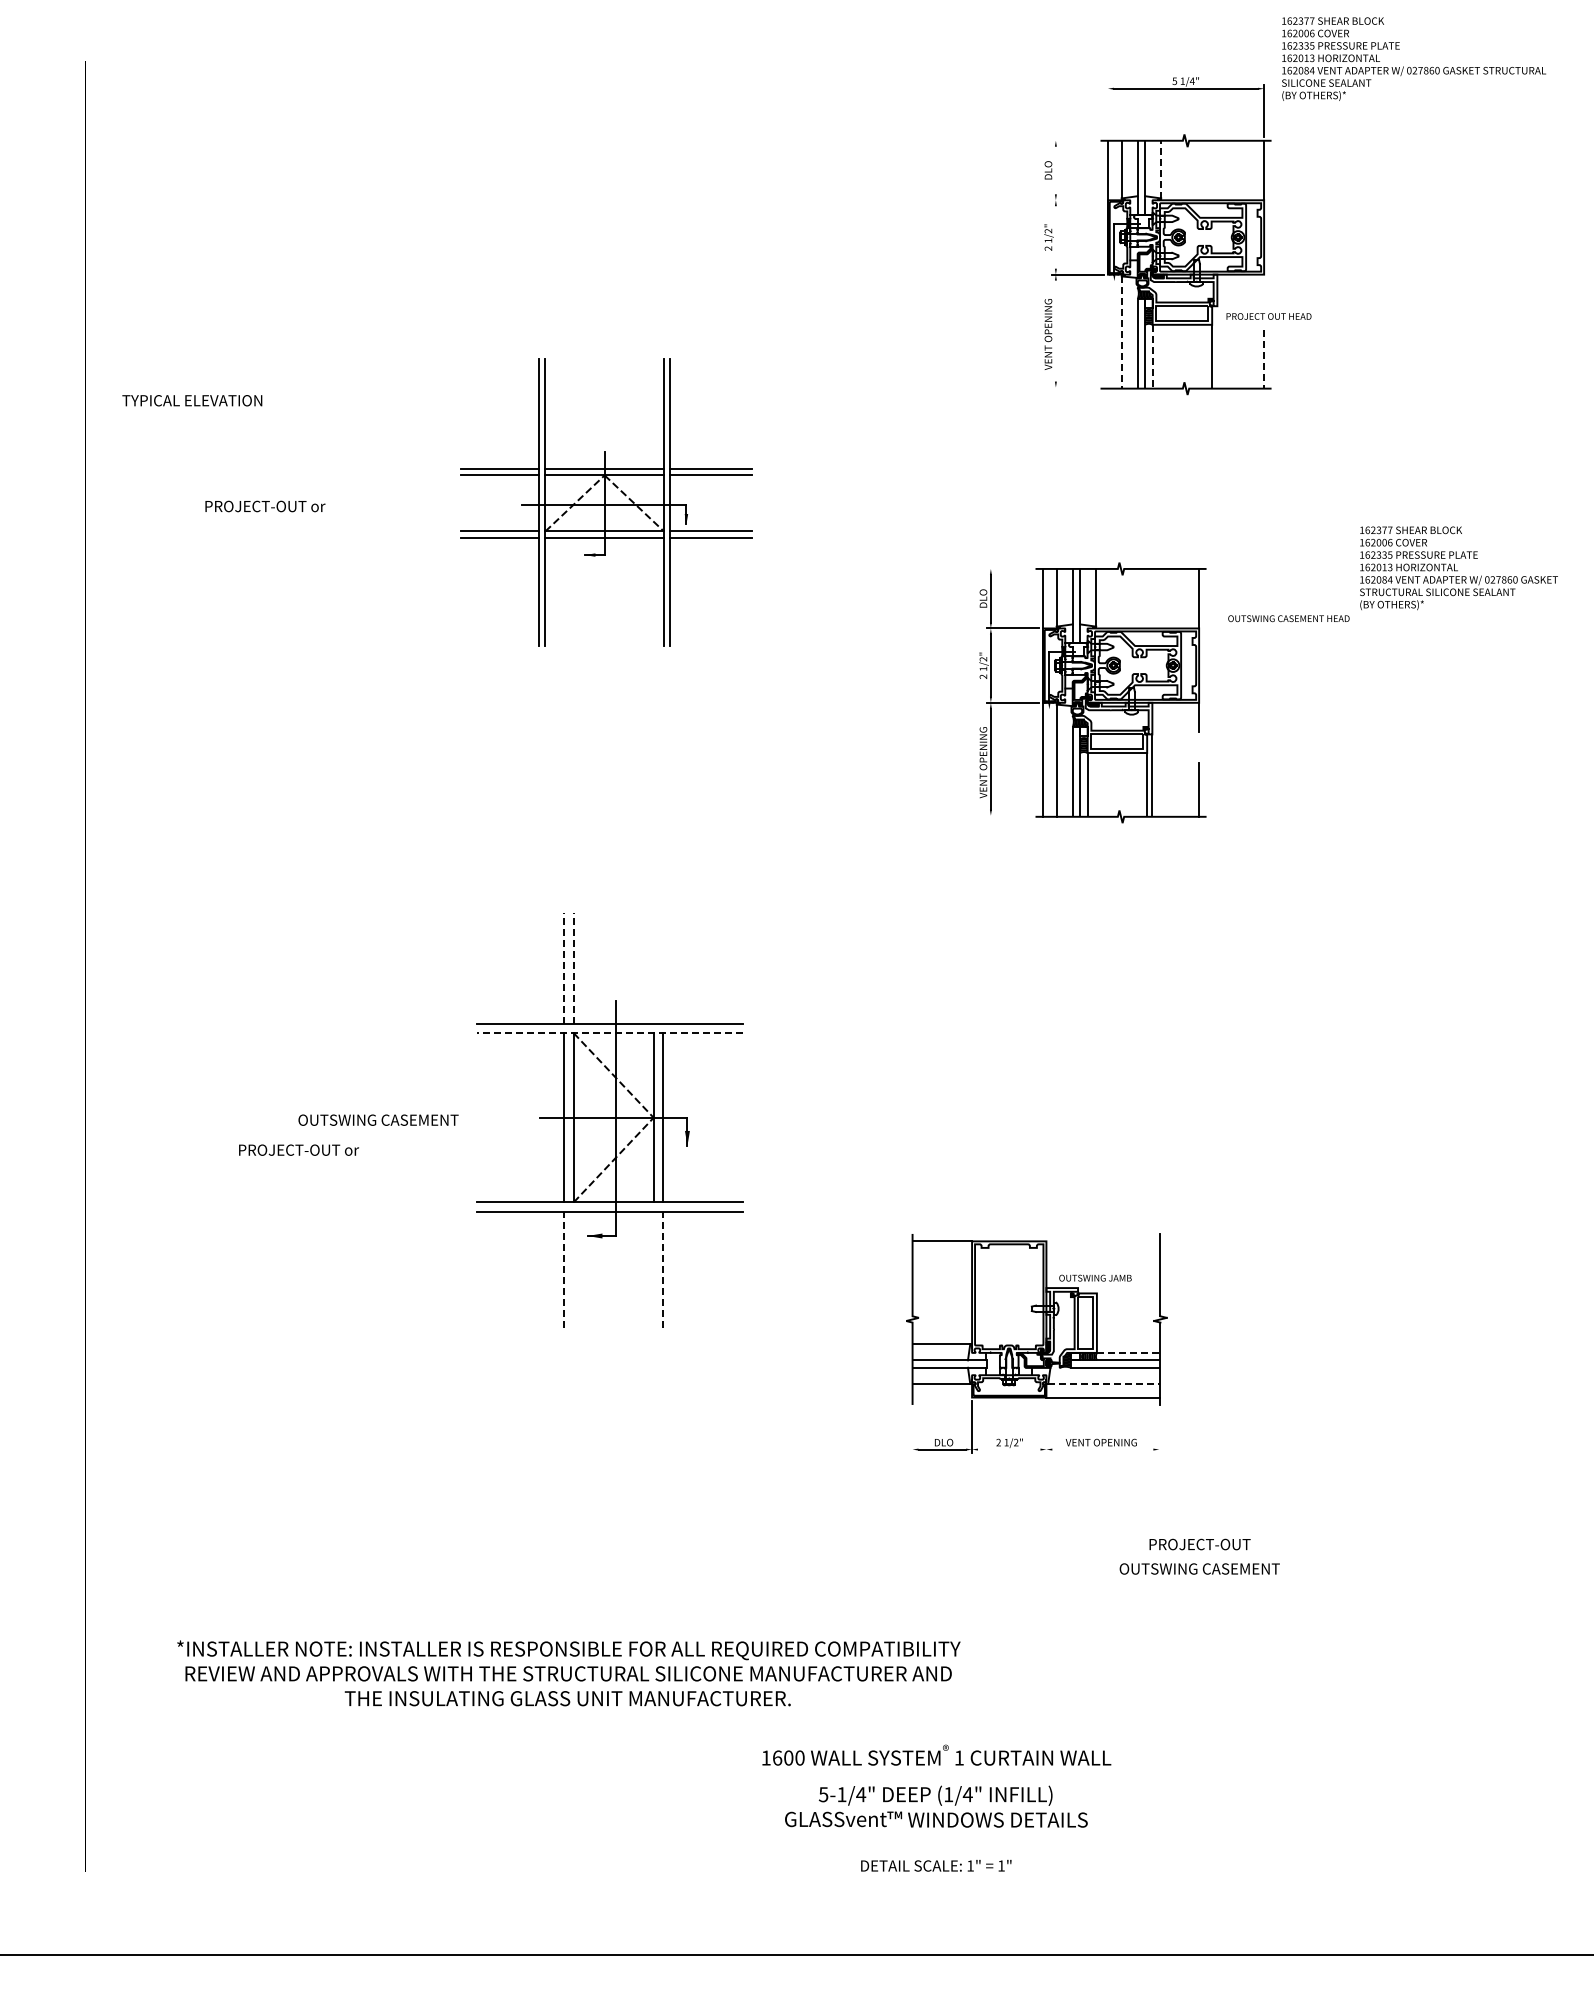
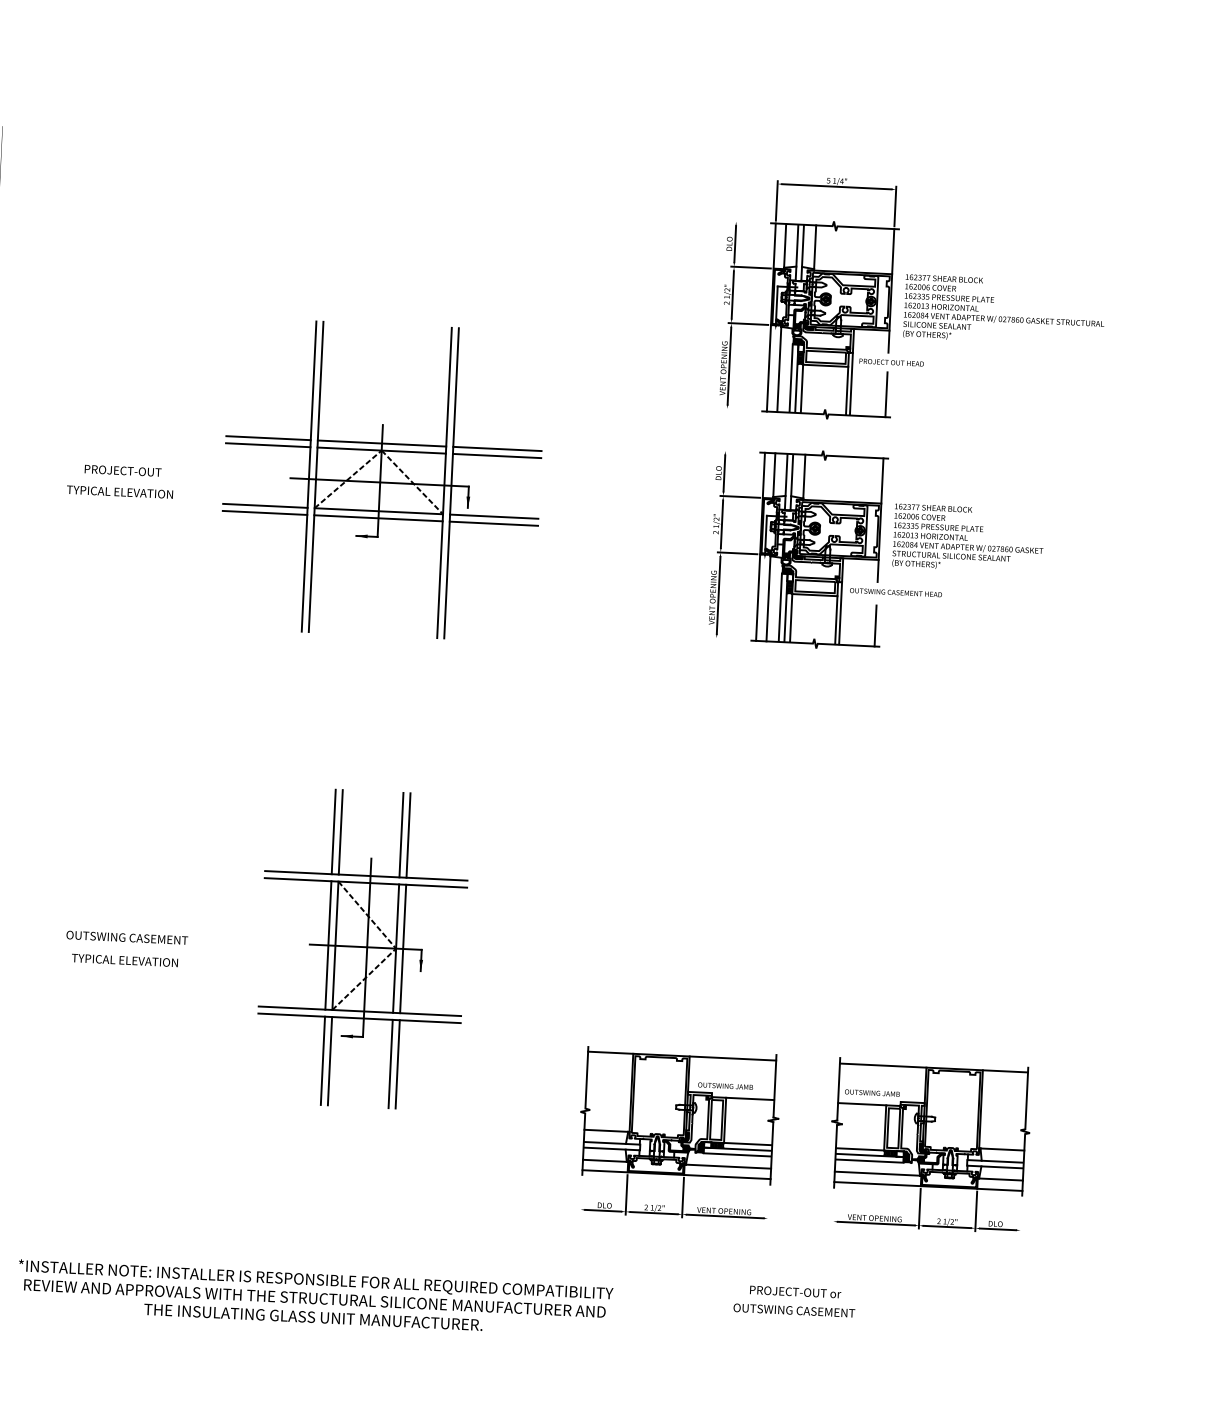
text: (1413, 58) -> (1004, 310), moved
line: (1107, 111) -> (776, 201), added
line: (1161, 169) -> (815, 247), dashed -> solid
line: (1055, 170) -> (734, 244), added
line: (1078, 200) -> (751, 267), added
line: (1055, 237) -> (732, 295), added
line: (1264, 288) -> (889, 341), added
line: (1055, 331) -> (729, 366), added
line: (1107, 331) -> (768, 368), added
line: (1121, 332) -> (779, 369), dashed -> solid
line: (1217, 346) -> (851, 383), added
line: (1152, 356) -> (801, 388), dashed -> solid
line: (1264, 359) -> (886, 395), dashed -> solid
text: (192, 400) -> (120, 492), moved
part: (606, 502) -> (382, 480), size x1.43
text: (265, 506) -> (123, 470), PROJECT-OUT or -> PROJECT-OUT
text: (1458, 568) -> (968, 538), moved
part: (1092, 692) -> (798, 548), moved
line: (653, 967) -> (401, 834), added
line: (663, 967) -> (408, 834), added
line: (564, 968) -> (333, 832), dashed -> solid
line: (573, 968) -> (340, 832), dashed -> solid
line: (609, 1033) -> (365, 883), dashed -> solid
text: (378, 1119) -> (127, 937), moved
text: (297, 1149) -> (124, 959), PROJECT-OUT or -> TYPICAL ELEVATION
line: (1103, 1241) -> (733, 1058), added
line: (564, 1269) -> (322, 1060), dashed -> solid
line: (573, 1269) -> (329, 1060), added
line: (653, 1269) -> (390, 1063), added
line: (663, 1269) -> (398, 1064), dashed -> solid
line: (1128, 1293) -> (750, 1098), added
part: (1367, 1343) -> (929, 1145), added
line: (1128, 1352) -> (748, 1143), dashed -> solid
line: (1104, 1383) -> (728, 1166), dashed -> solid
line: (942, 1397) -> (605, 1171), added
line: (1046, 1427) -> (683, 1197), added
line: (1009, 1449) -> (654, 1213), added
line: (1102, 1449) -> (724, 1216), added
text: (1200, 1544) -> (795, 1292), PROJECT-OUT -> PROJECT-OUT or
text: (568, 1673) -> (314, 1298), moved

